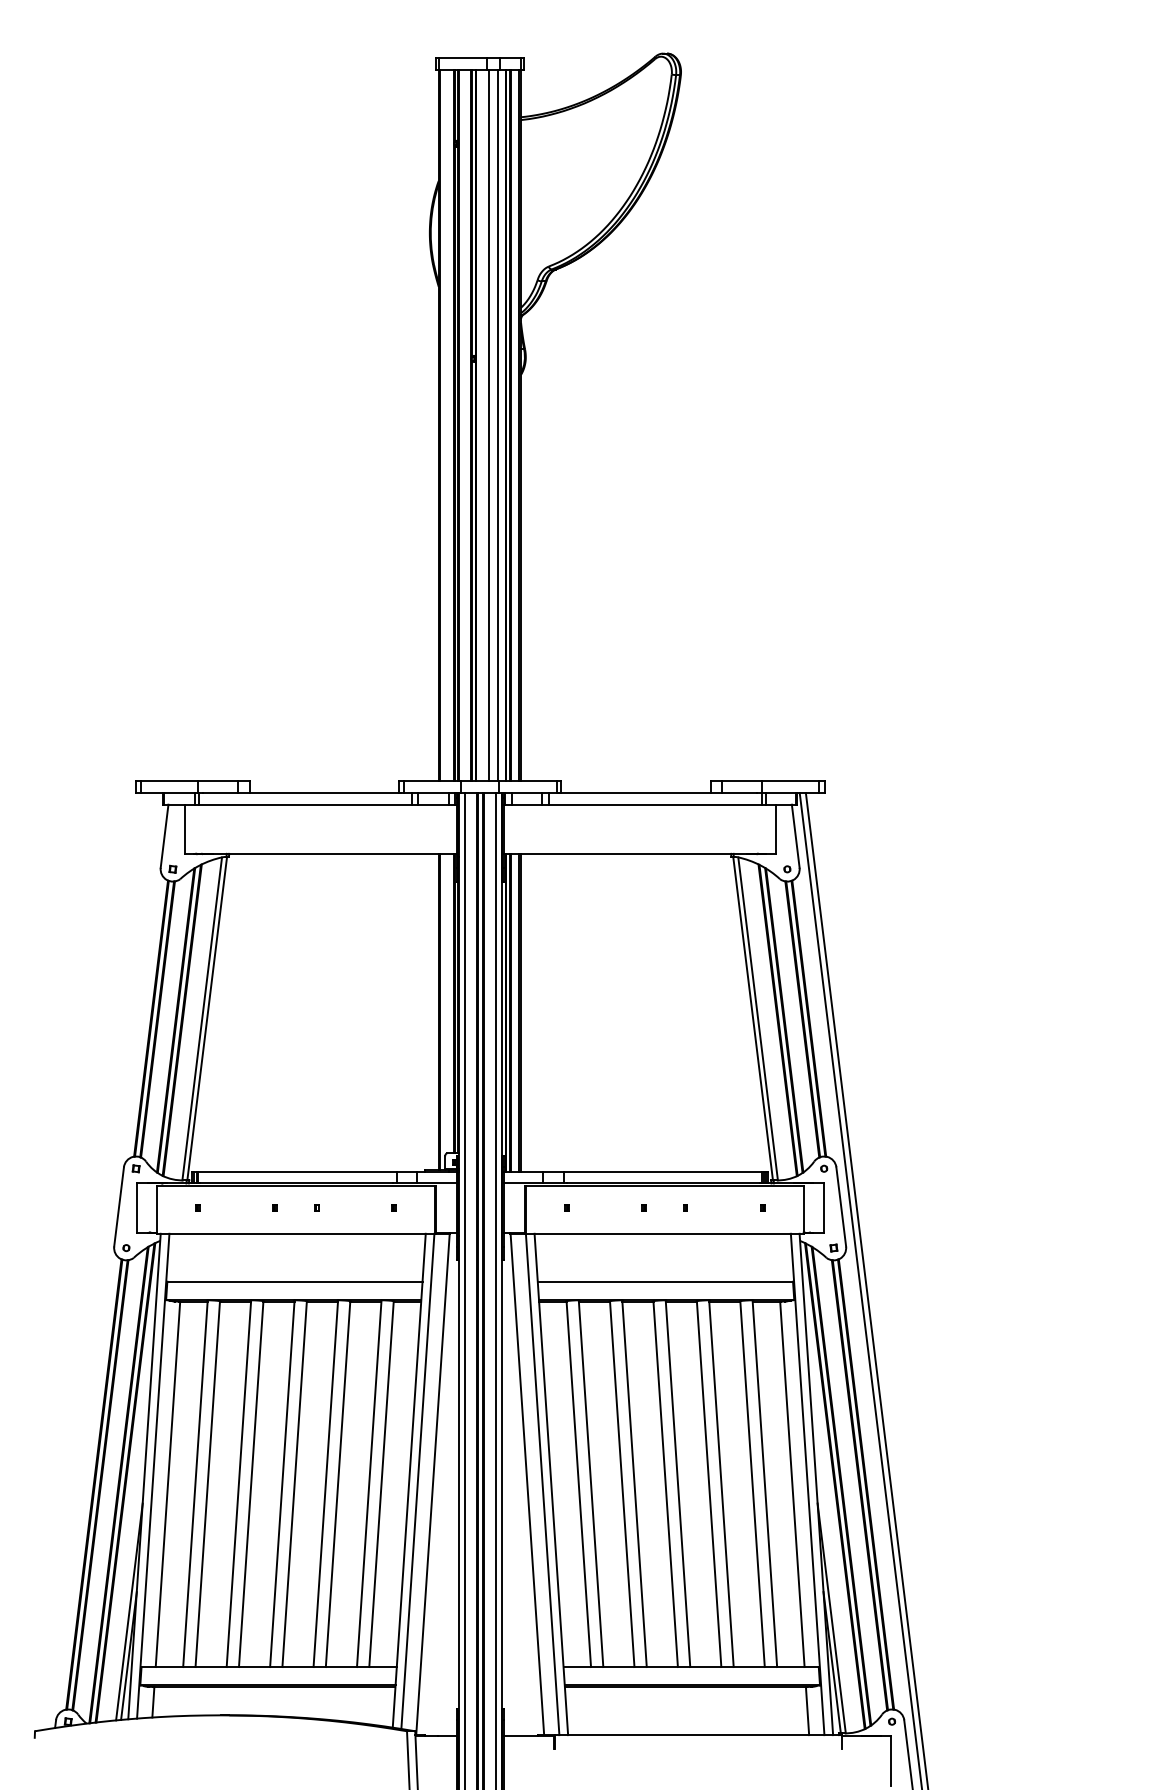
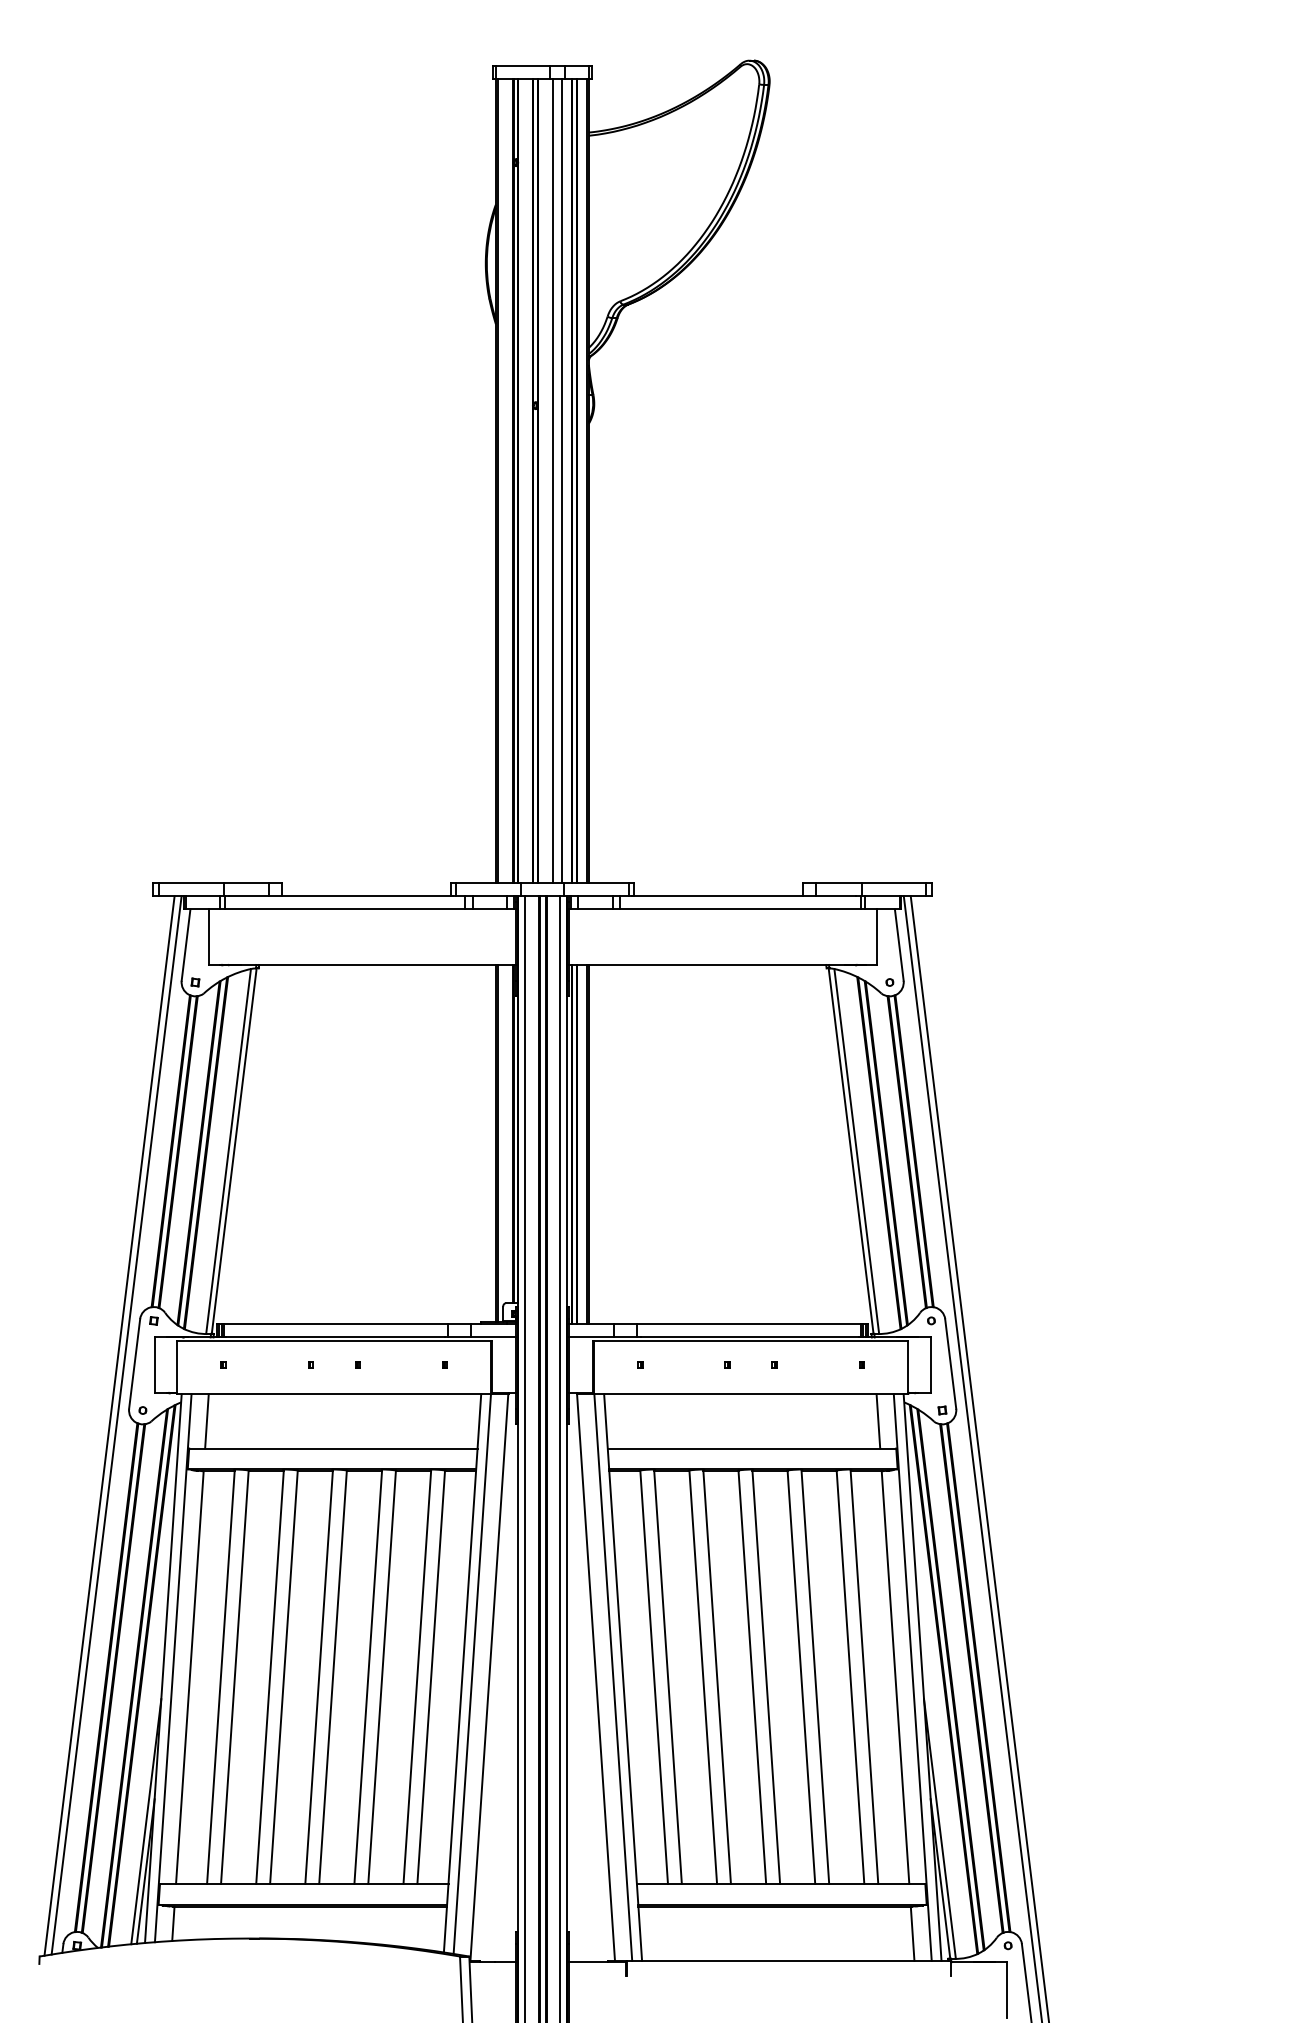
line: (182, 1257) -> (206, 1421), added
line: (777, 1257) -> (878, 1421), added
line: (96, 1261) -> (109, 1425), added
line: (103, 1261) -> (116, 1425), added

